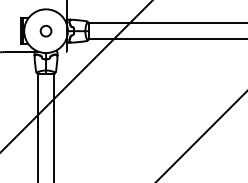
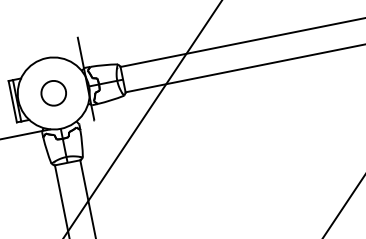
circle: (45, 31) -> (52, 94), size x1.4

